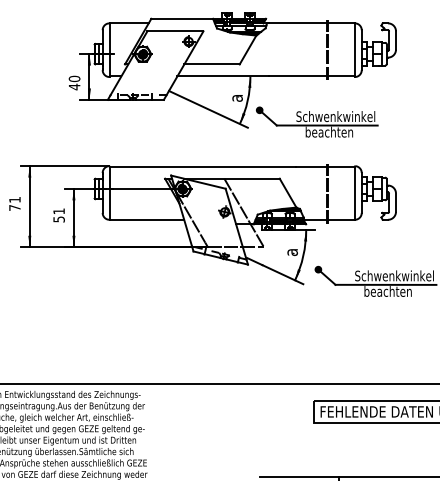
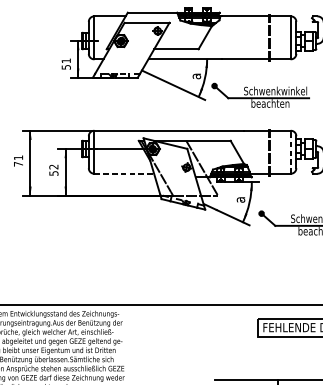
text: (74, 82) -> (66, 63), 40 -> 51
line: (354, 193) -> (290, 152), solid -> dashed
text: (58, 211) -> (53, 167), 51 -> 52
line: (147, 219) -> (124, 173), solid -> dashed

